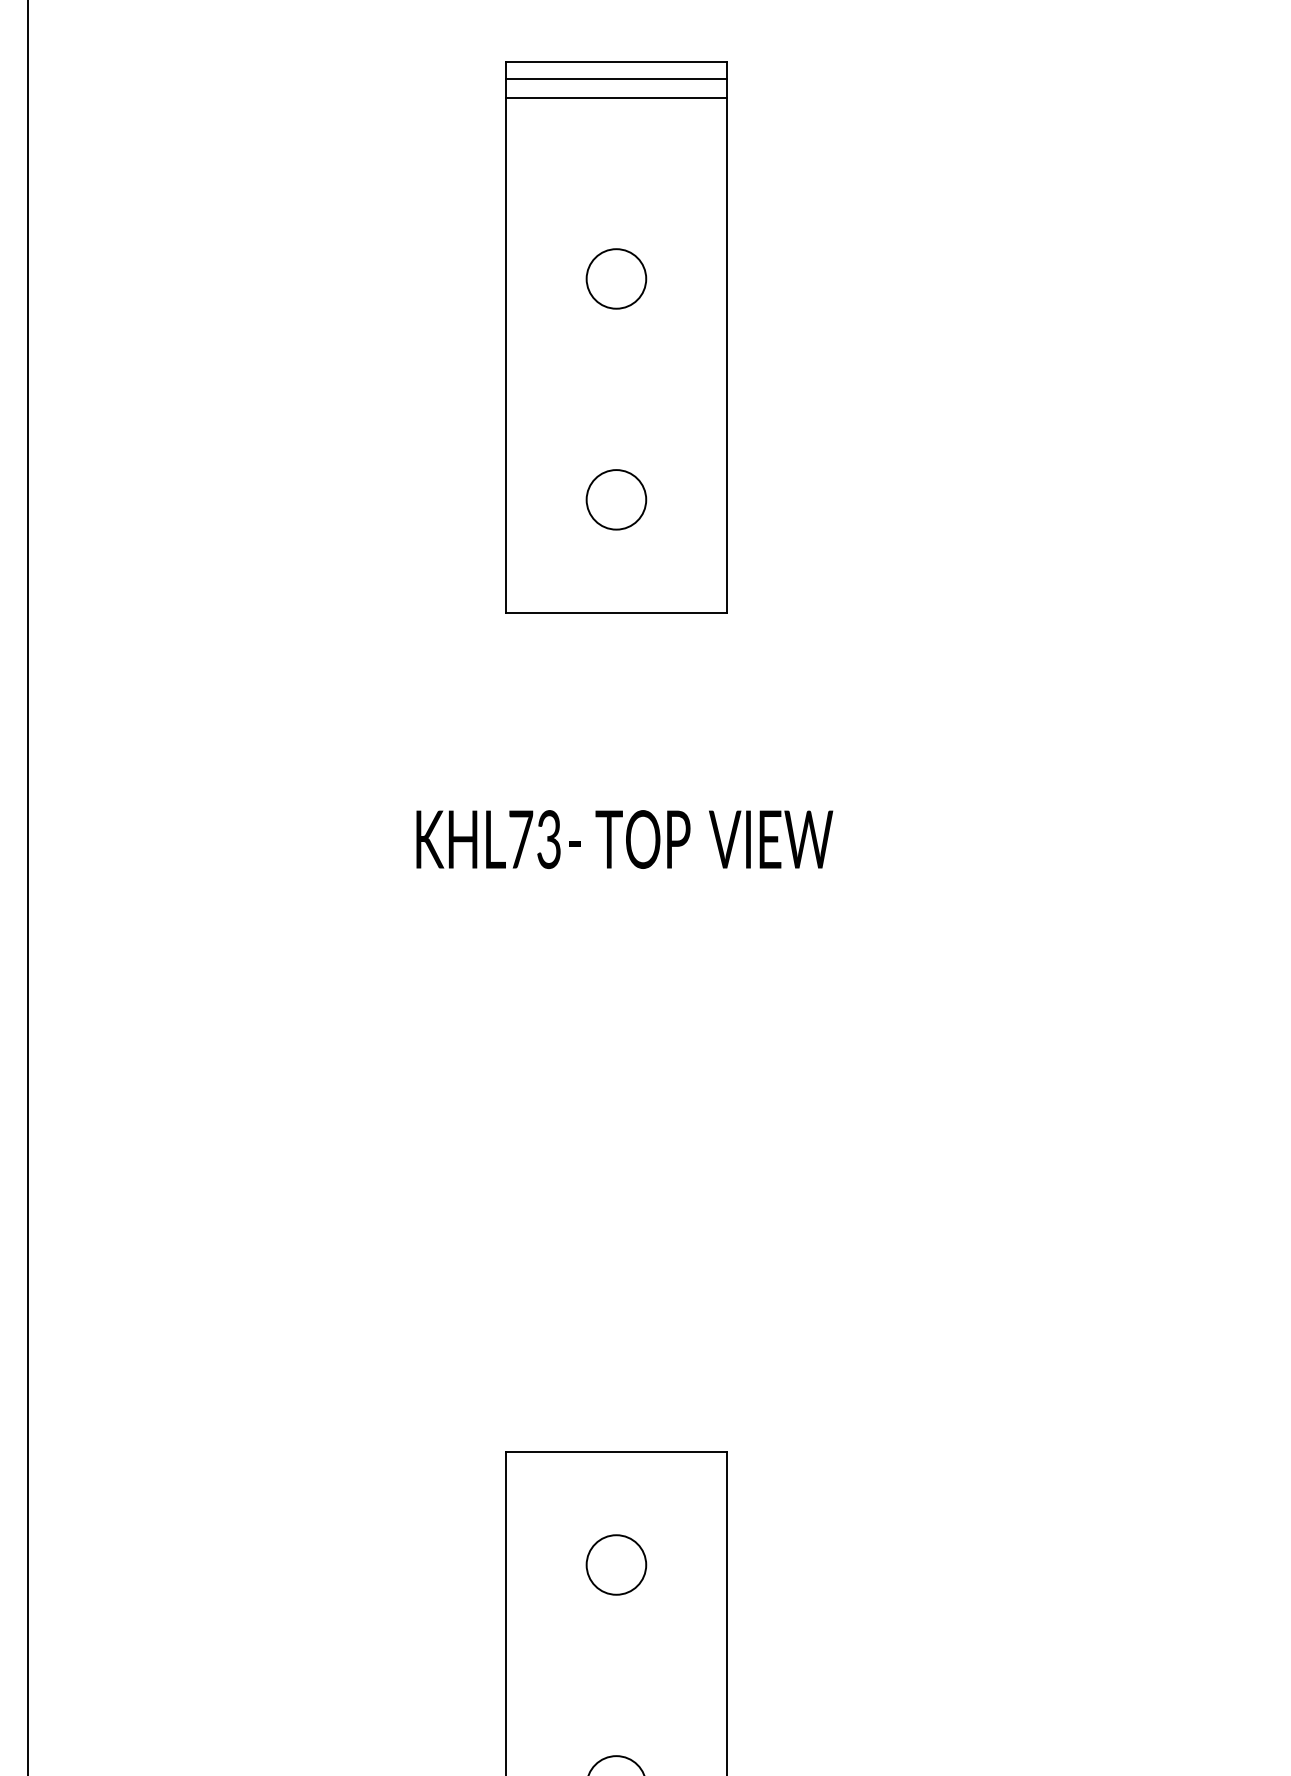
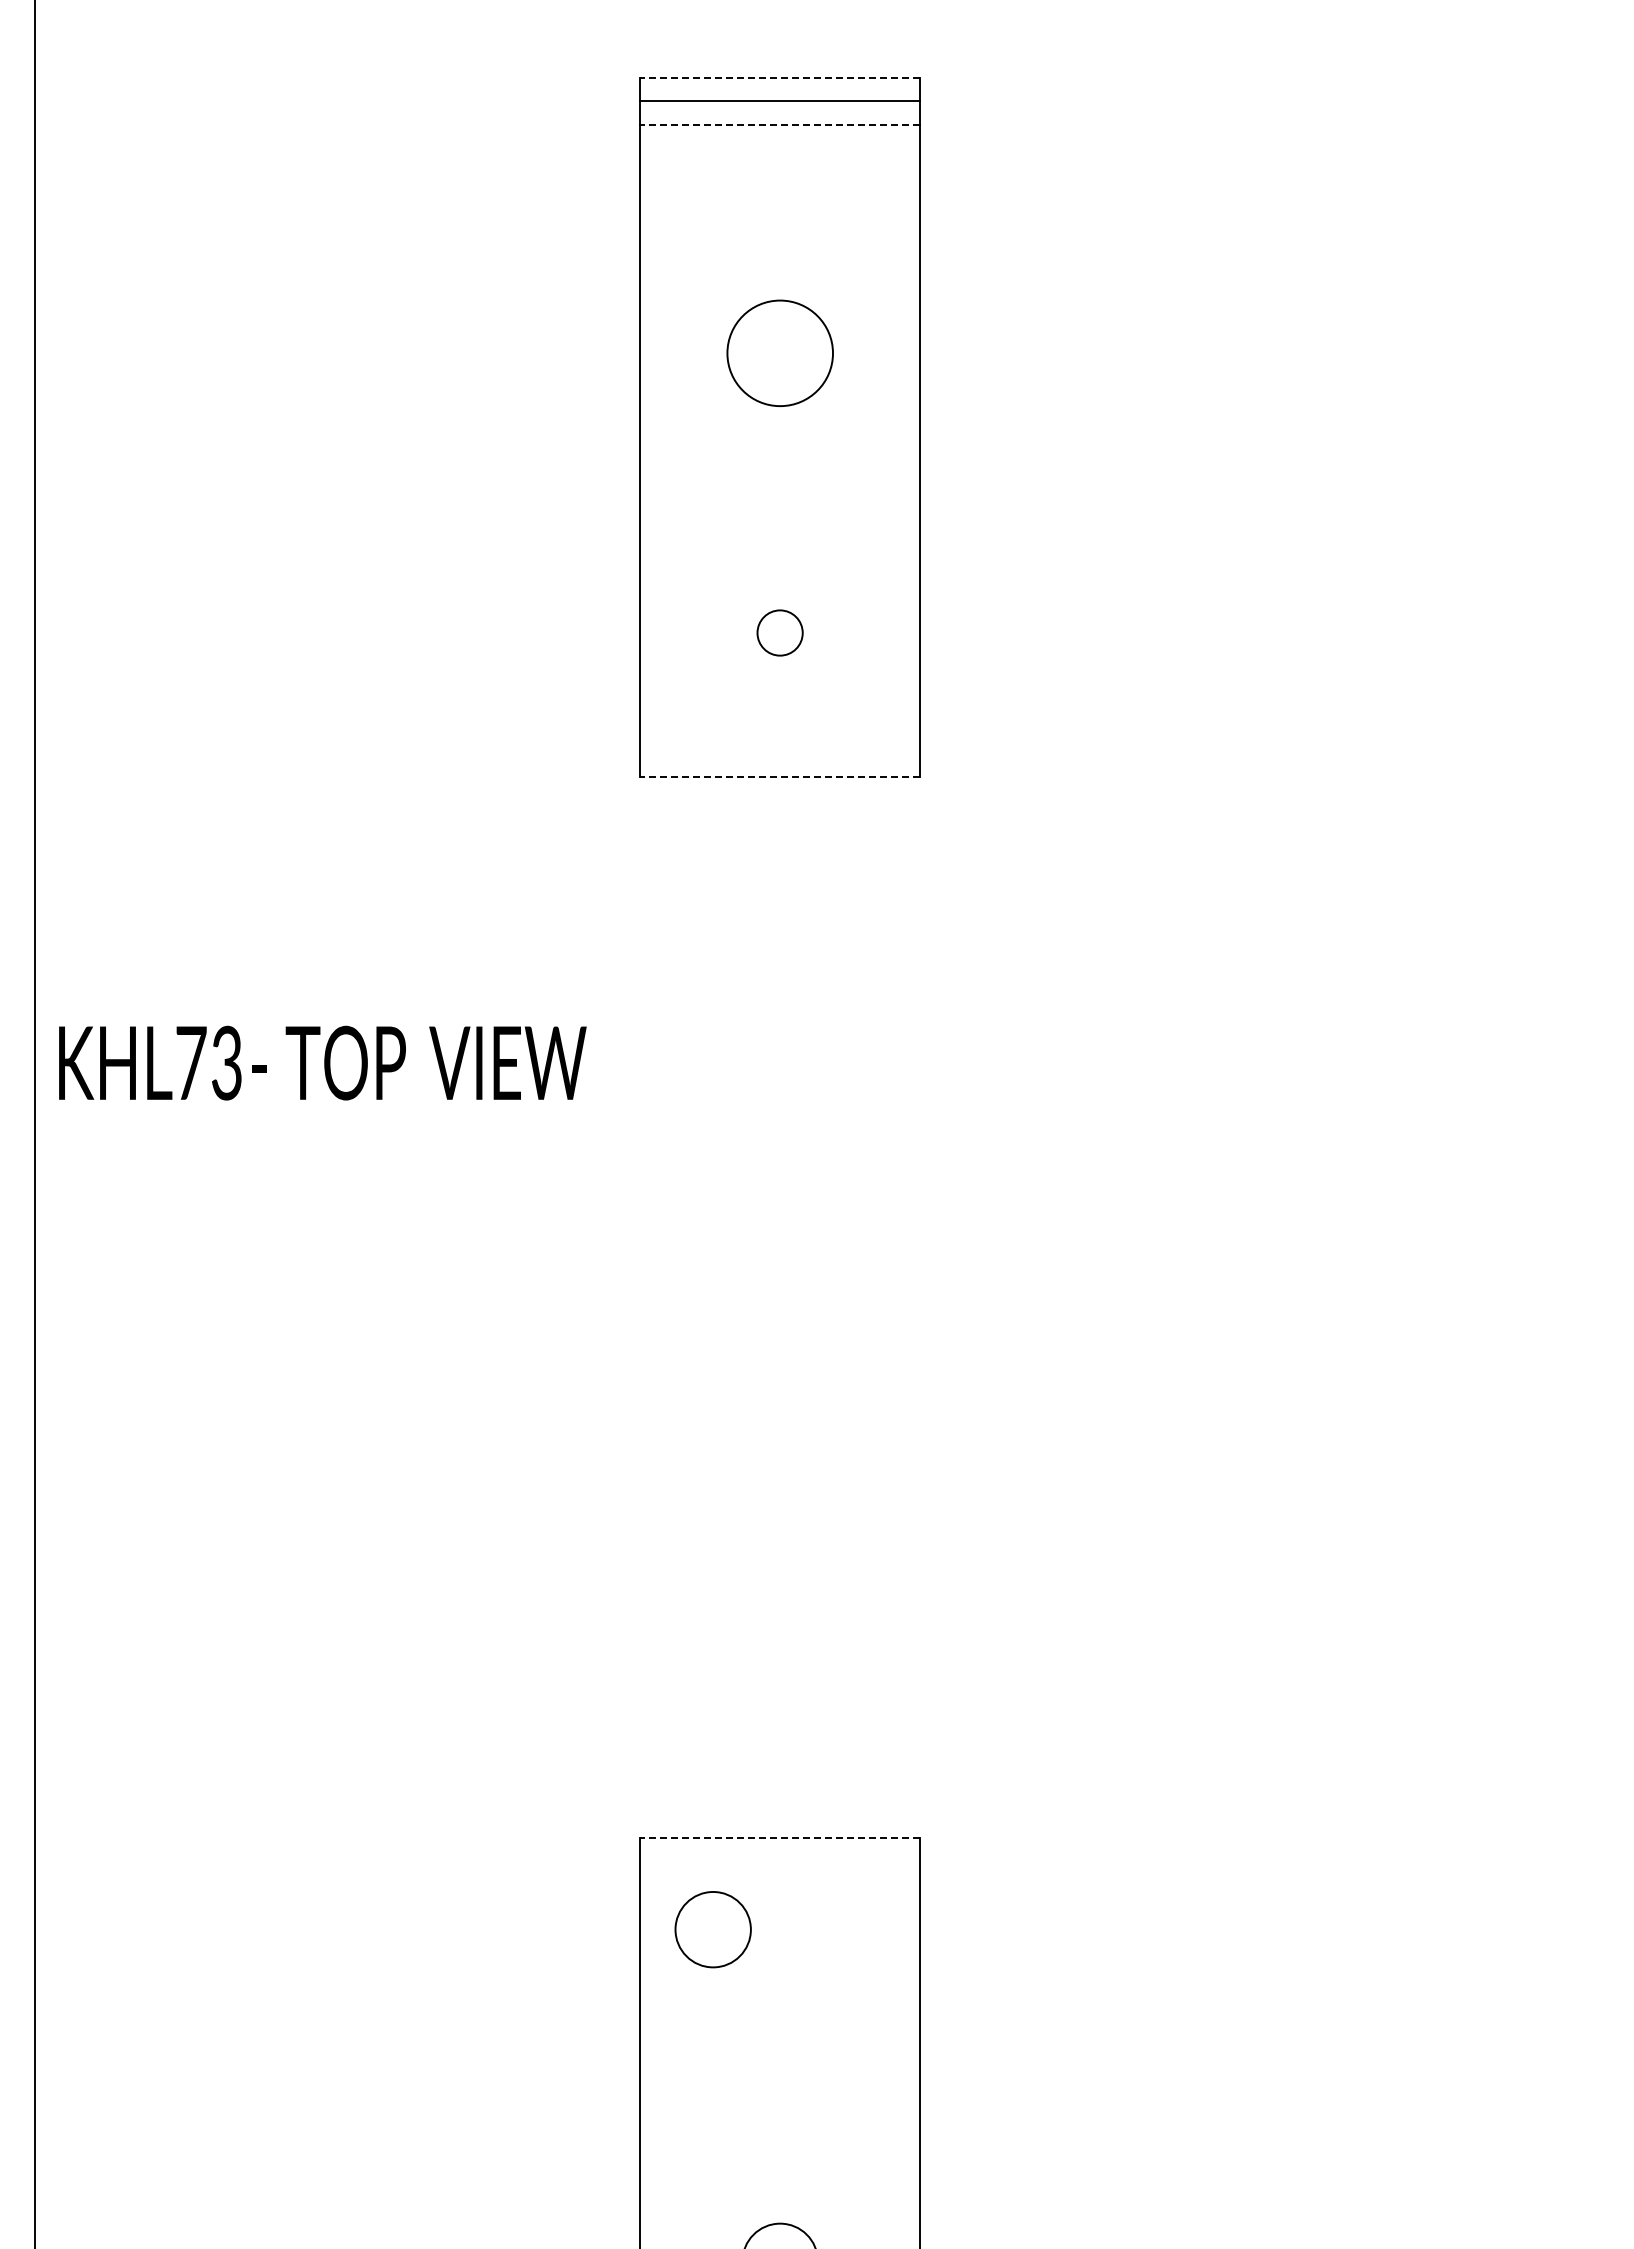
line: (616, 61) -> (780, 78), solid -> dashed
line: (616, 98) -> (780, 124), solid -> dashed
circle: (615, 279) -> (779, 353), size x1.4
circle: (615, 499) -> (779, 632), size x0.6
line: (616, 613) -> (780, 776), solid -> dashed
text: (624, 839) -> (322, 1062), moved
line: (616, 1451) -> (780, 1838), solid -> dashed
circle: (615, 1564) -> (712, 1929), moved

